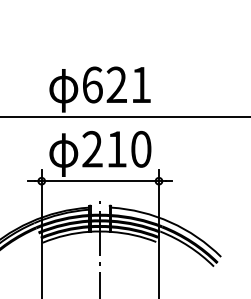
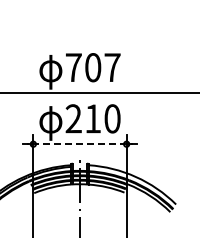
text: (117, 84) -> (93, 67), 621 -> 707
line: (100, 181) -> (80, 144), solid -> dashed

